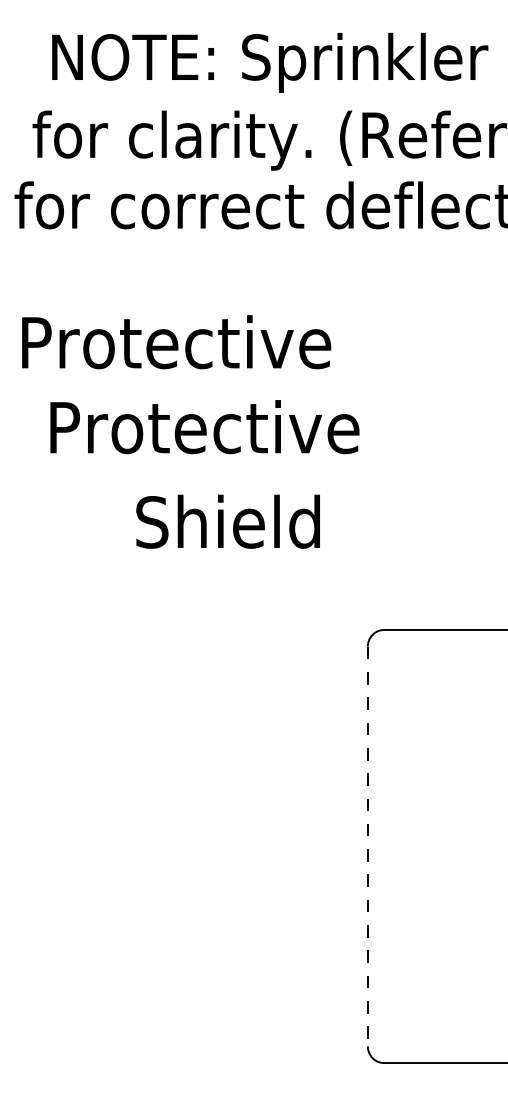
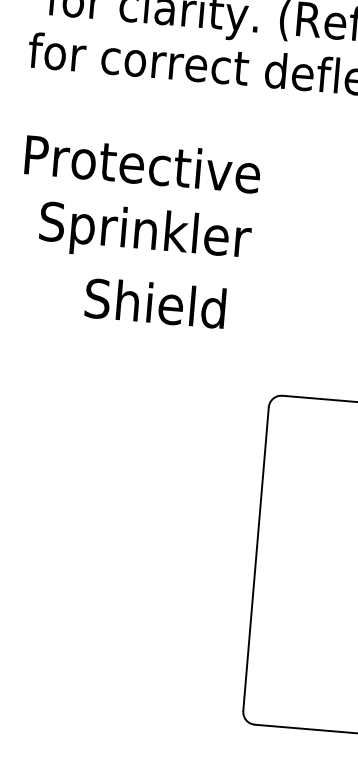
text: (203, 433) -> (157, 235), Protective -> Sprinkler
text: (227, 521) -> (154, 302), moved
line: (367, 846) -> (255, 559), dashed -> solid

